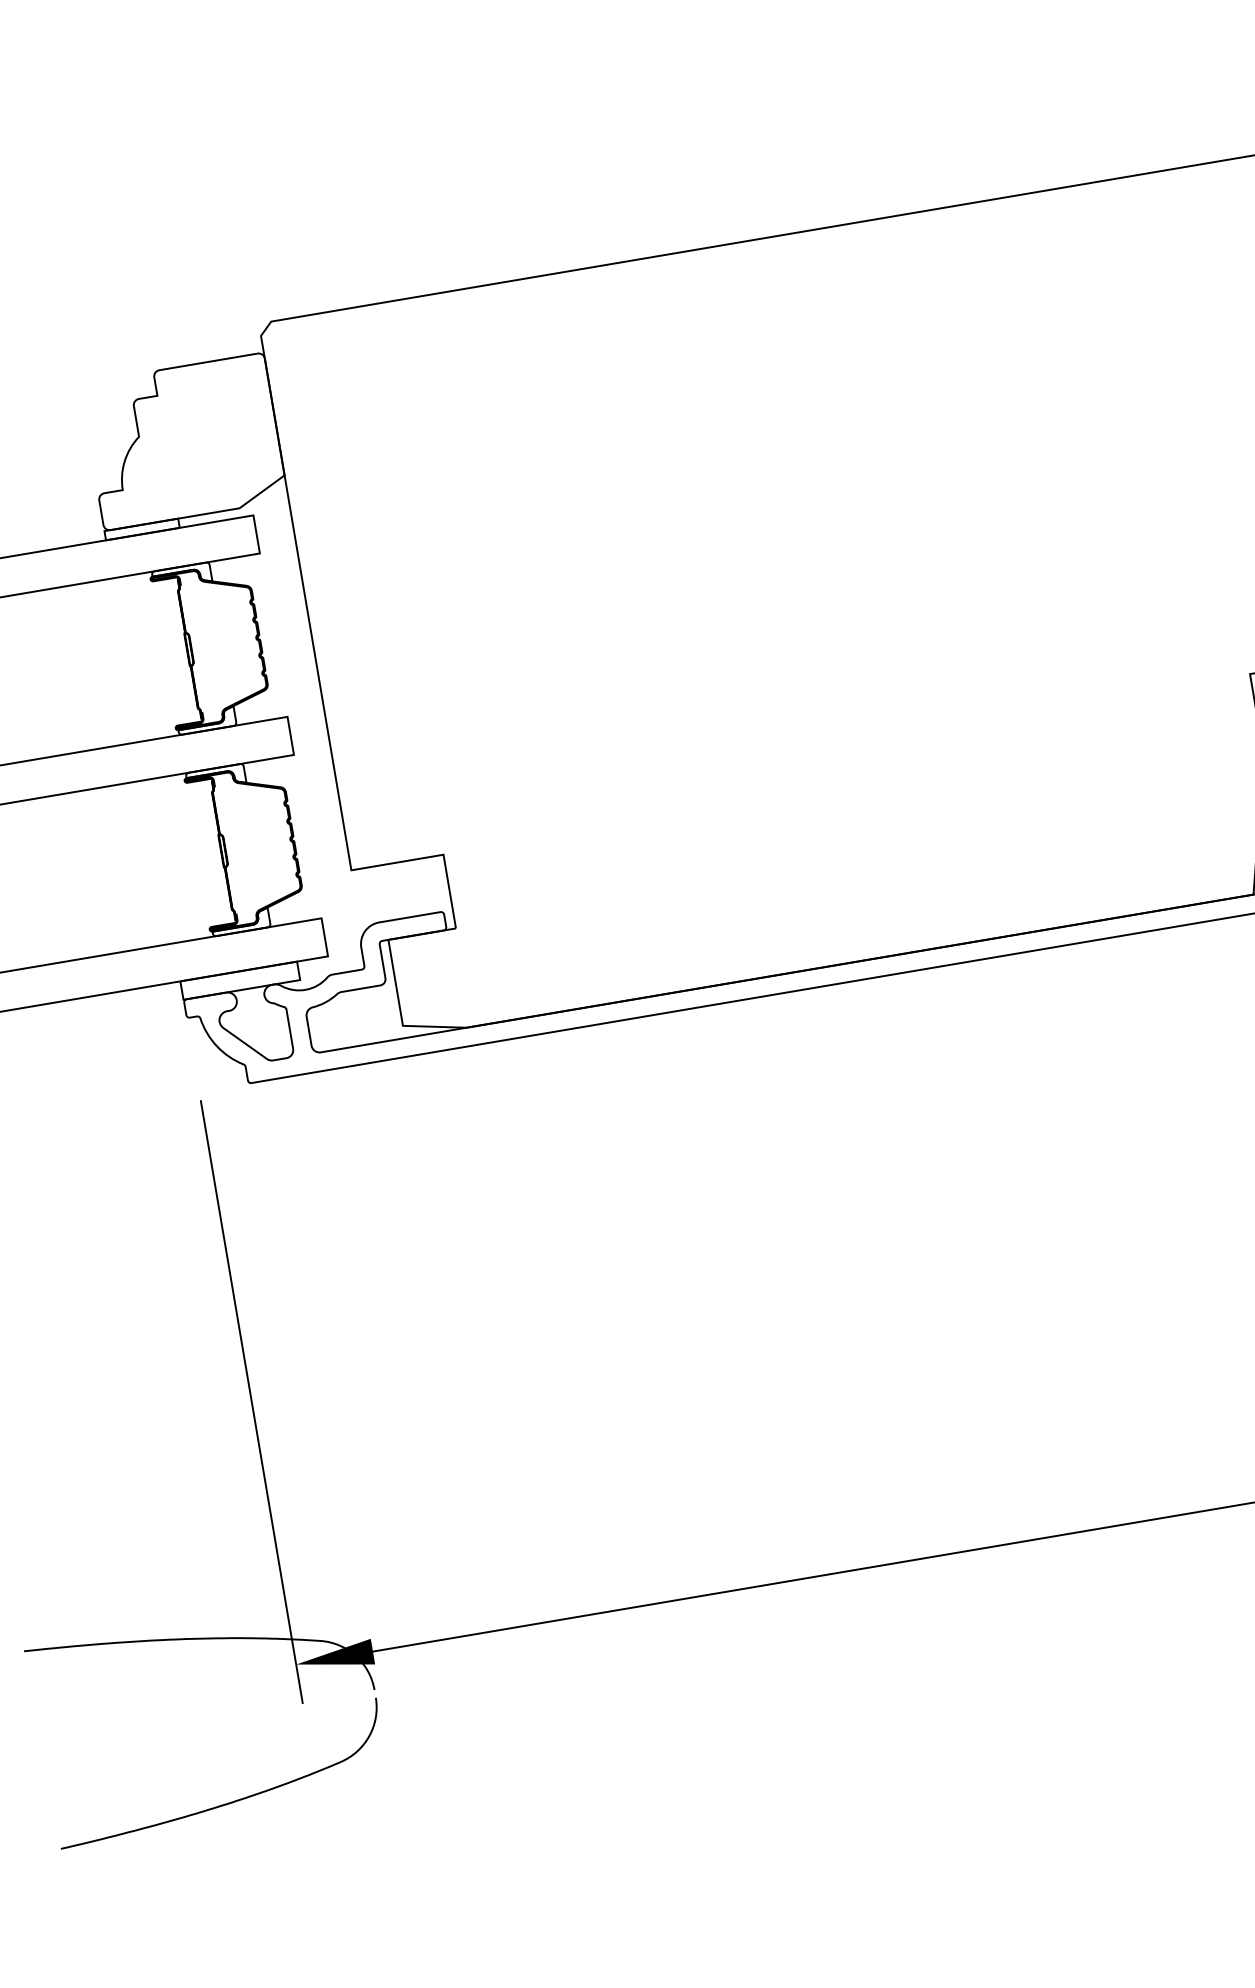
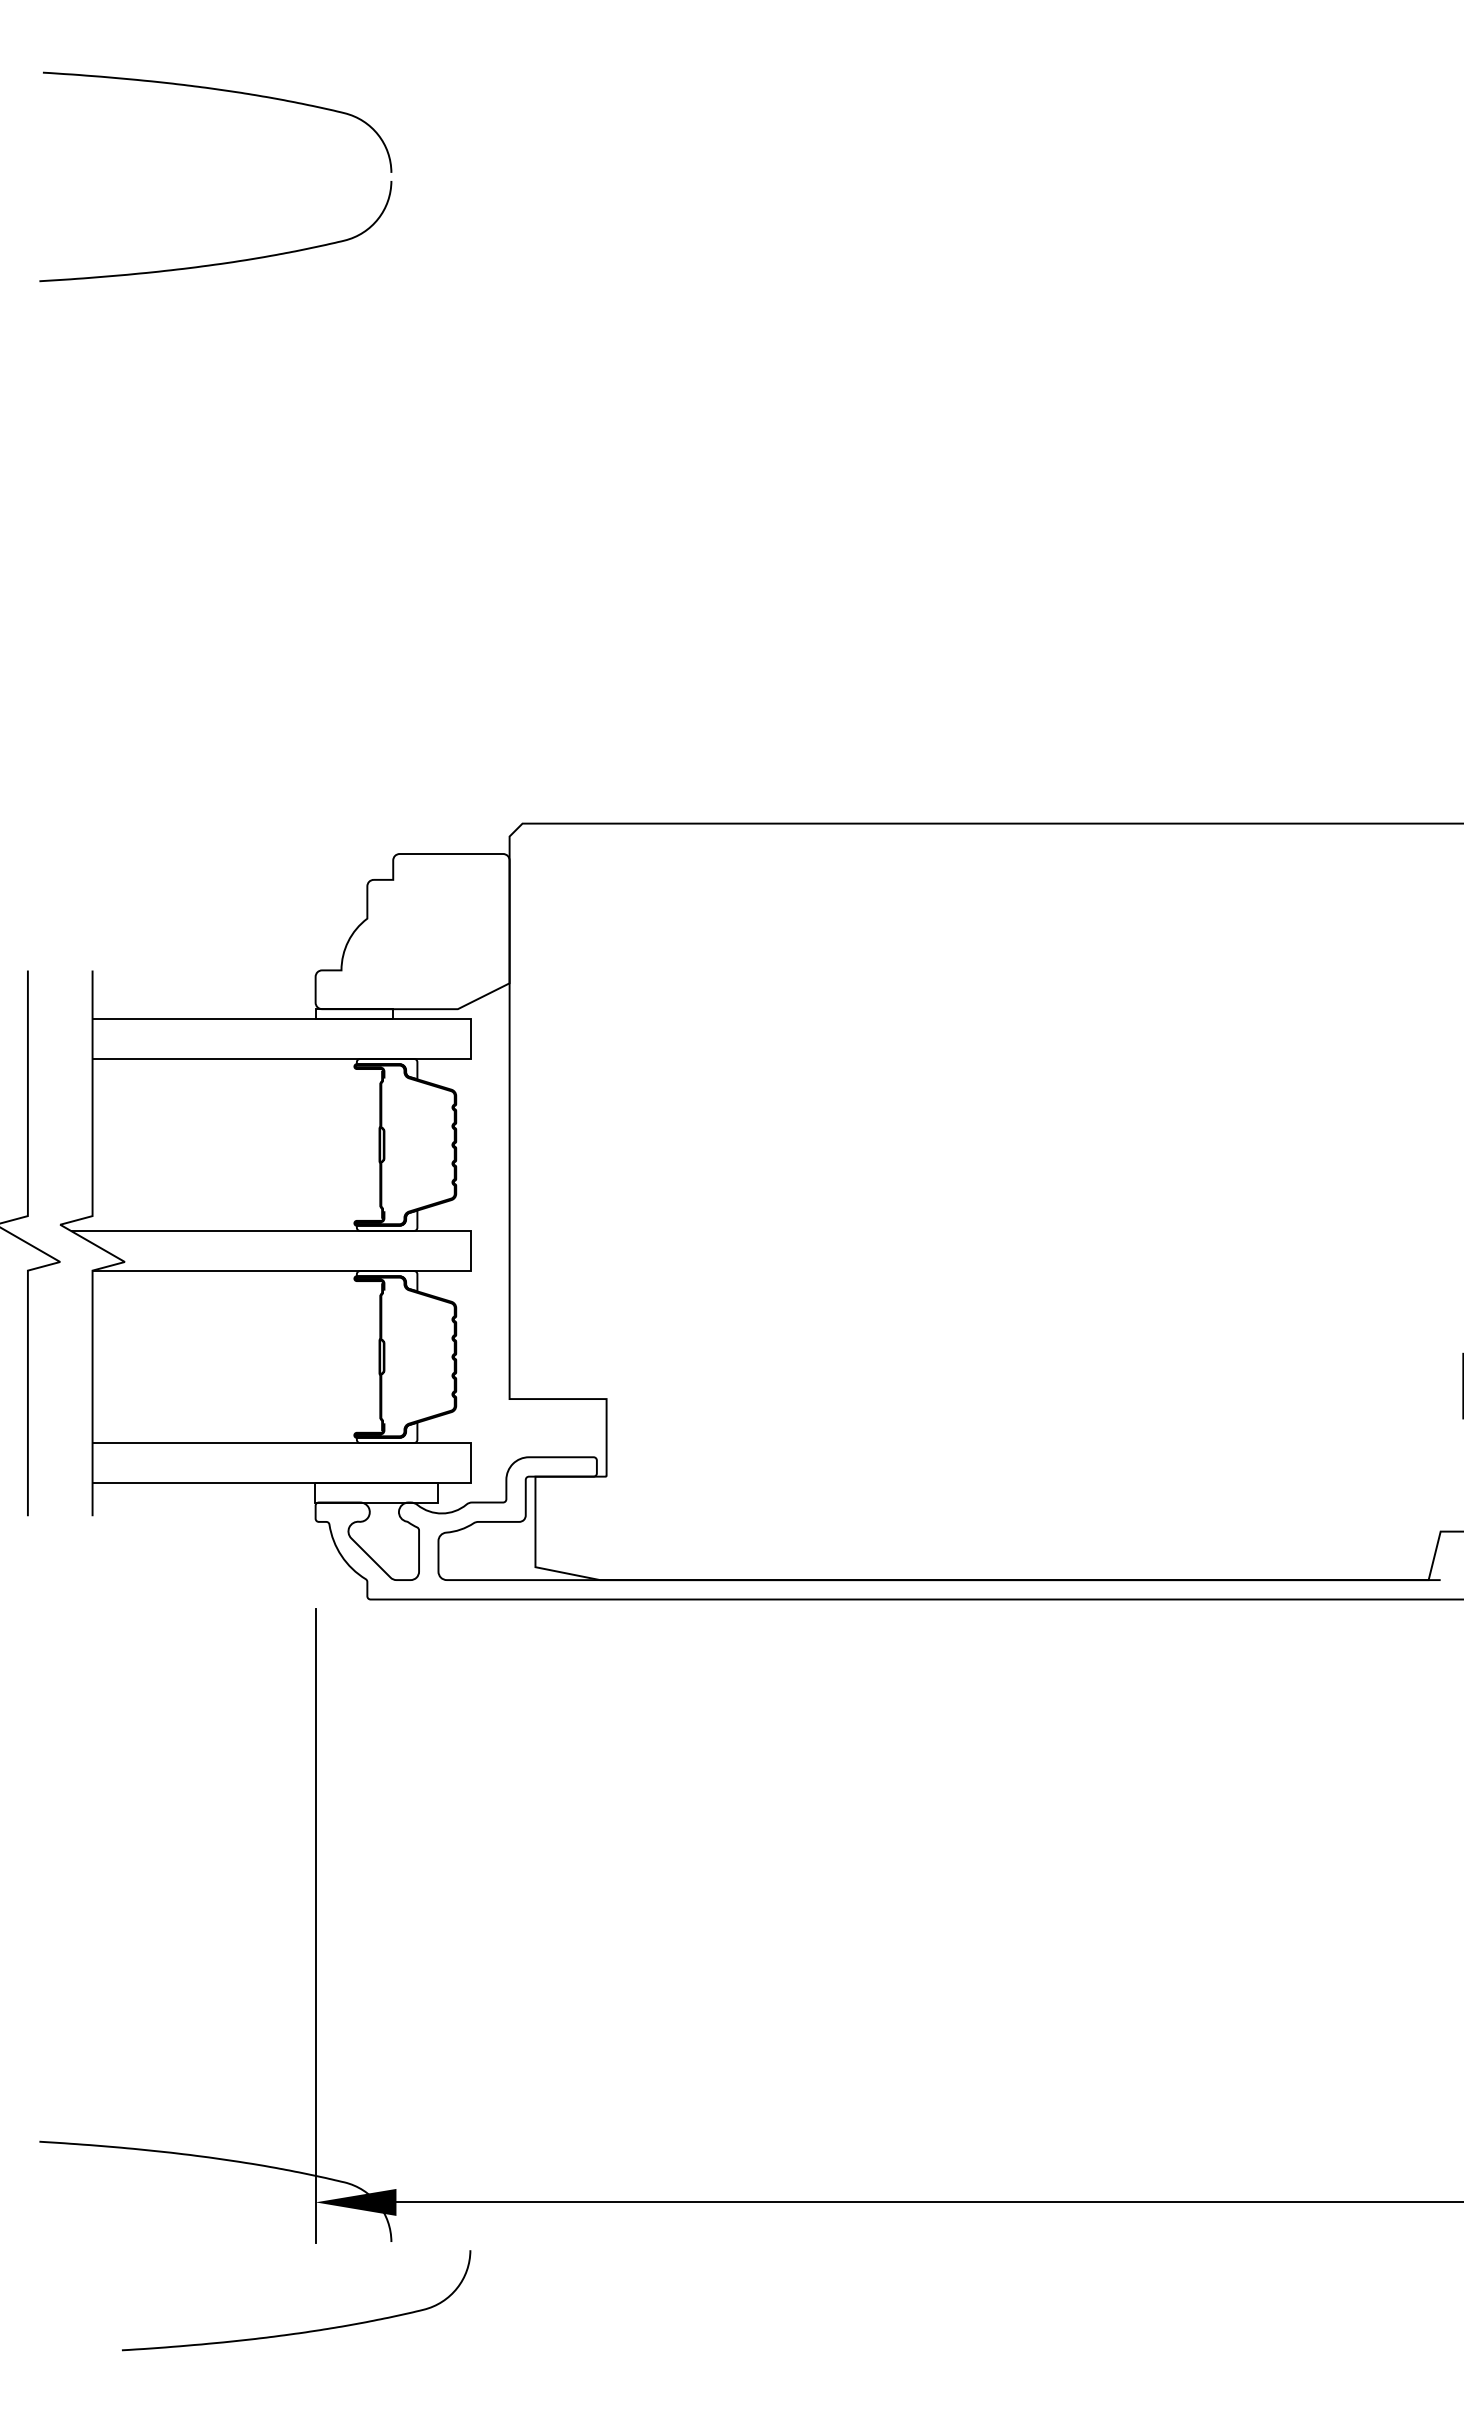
curve: (229, 1802) -> (302, 2331), moved

